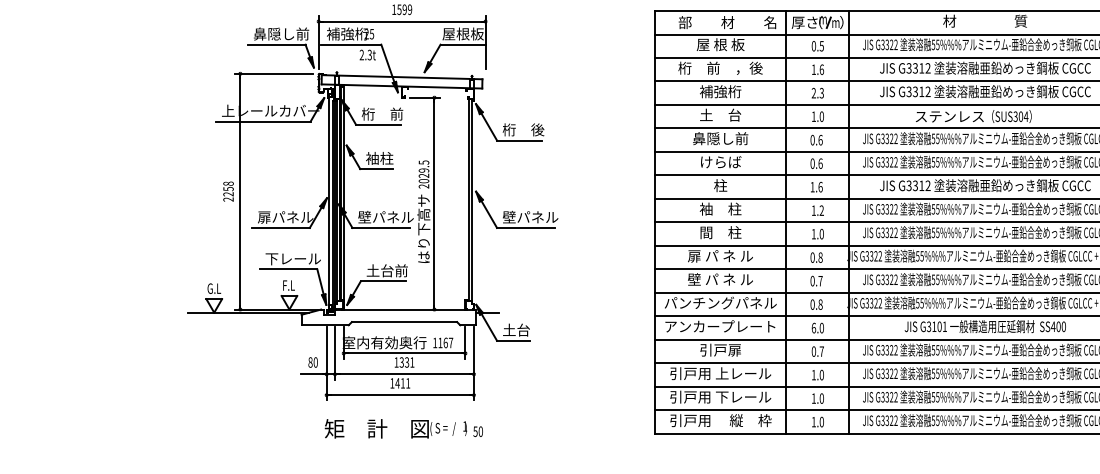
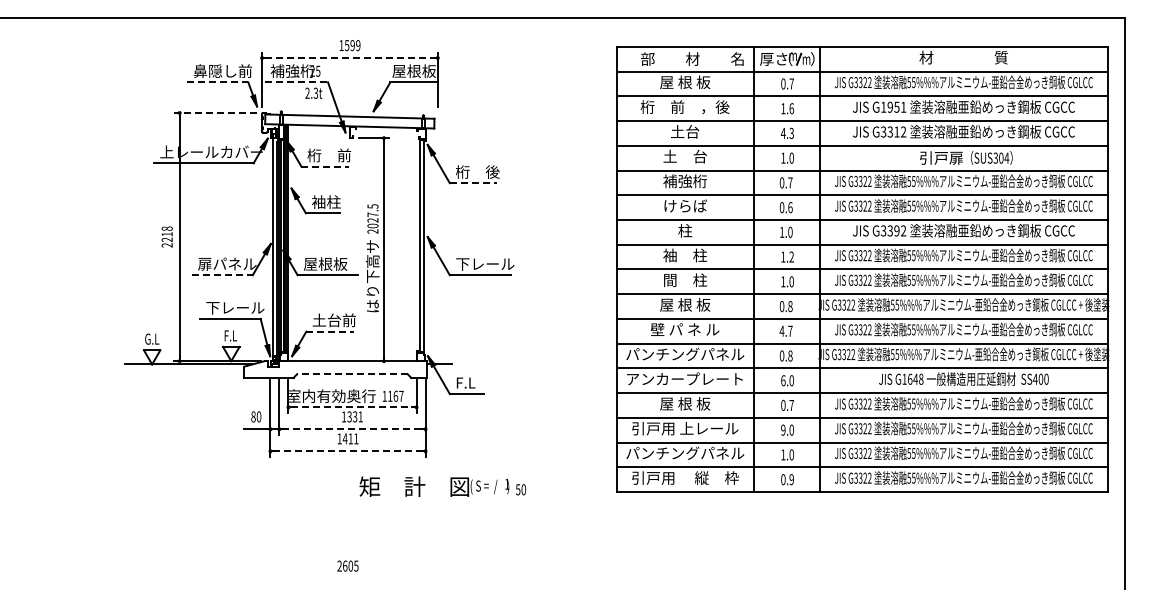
line: (402, 22) -> (350, 58), solid -> dashed
line: (277, 44) -> (218, 82), solid -> dashed
line: (351, 44) -> (296, 82), solid -> dashed
text: (821, 45) -> (791, 83), 0.5 -> 0.7
text: (918, 67) -> (893, 106), G3312 -> G1951
line: (273, 73) -> (214, 112), solid -> dashed
text: (719, 91) -> (684, 131), 補強桁 -> 土台
text: (813, 92) -> (782, 132), 2.3 -> 4.3
text: (949, 116) -> (926, 157), ステンレス -> 引戸扉
line: (378, 124) -> (325, 166), solid -> dashed
text: (720, 138) -> (685, 181), 鼻隠し前 -> 補強桁
text: (820, 139) -> (790, 182), 0.6 -> 0.7
line: (519, 140) -> (473, 183), solid -> dashed
text: (423, 170) -> (372, 214), 2029.5 -> 2027.5
text: (921, 185) -> (896, 230), G3312 -> G3392
text: (820, 186) -> (790, 231), 1.6 -> 1.0
text: (227, 189) -> (166, 234), 2258 -> 2218
text: (385, 216) -> (332, 263), 壁パネル -> 屋根板
text: (523, 216) -> (477, 263), 壁パネル -> 下レール
line: (281, 228) -> (222, 275), solid -> dashed
text: (719, 255) -> (684, 304), 扉 パ ネ ル -> 屋 根 板
text: (812, 280) -> (781, 330), 0.7 -> 4.7
line: (383, 281) -> (330, 331), solid -> dashed
line: (403, 322) -> (351, 374), solid -> dashed
text: (936, 326) -> (912, 378), G3101 -> G1648
text: (516, 329) -> (470, 382), 土台 -> F.L
text: (720, 349) -> (685, 403), 引戸扉 -> 屋 根 板
line: (405, 353) -> (353, 407), solid -> dashed
line: (404, 374) -> (352, 429), solid -> dashed
text: (814, 374) -> (783, 429), 1.0 -> 9.0
line: (400, 395) -> (348, 451), solid -> dashed
text: (720, 397) -> (685, 453), 引戸用 下レール -> パンチングパネル
text: (817, 421) -> (787, 479), 1.0 -> 0.9
text: (403, 428) -> (442, 486), moved

